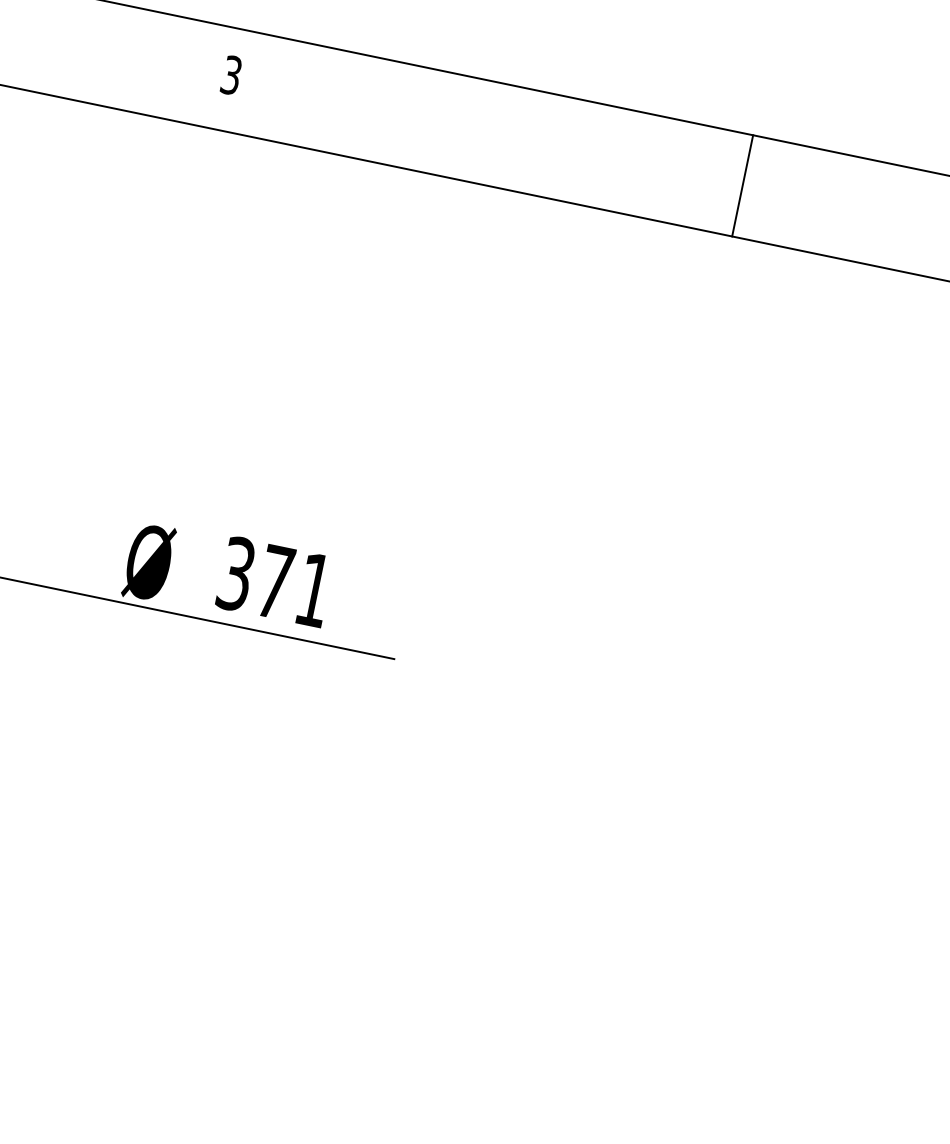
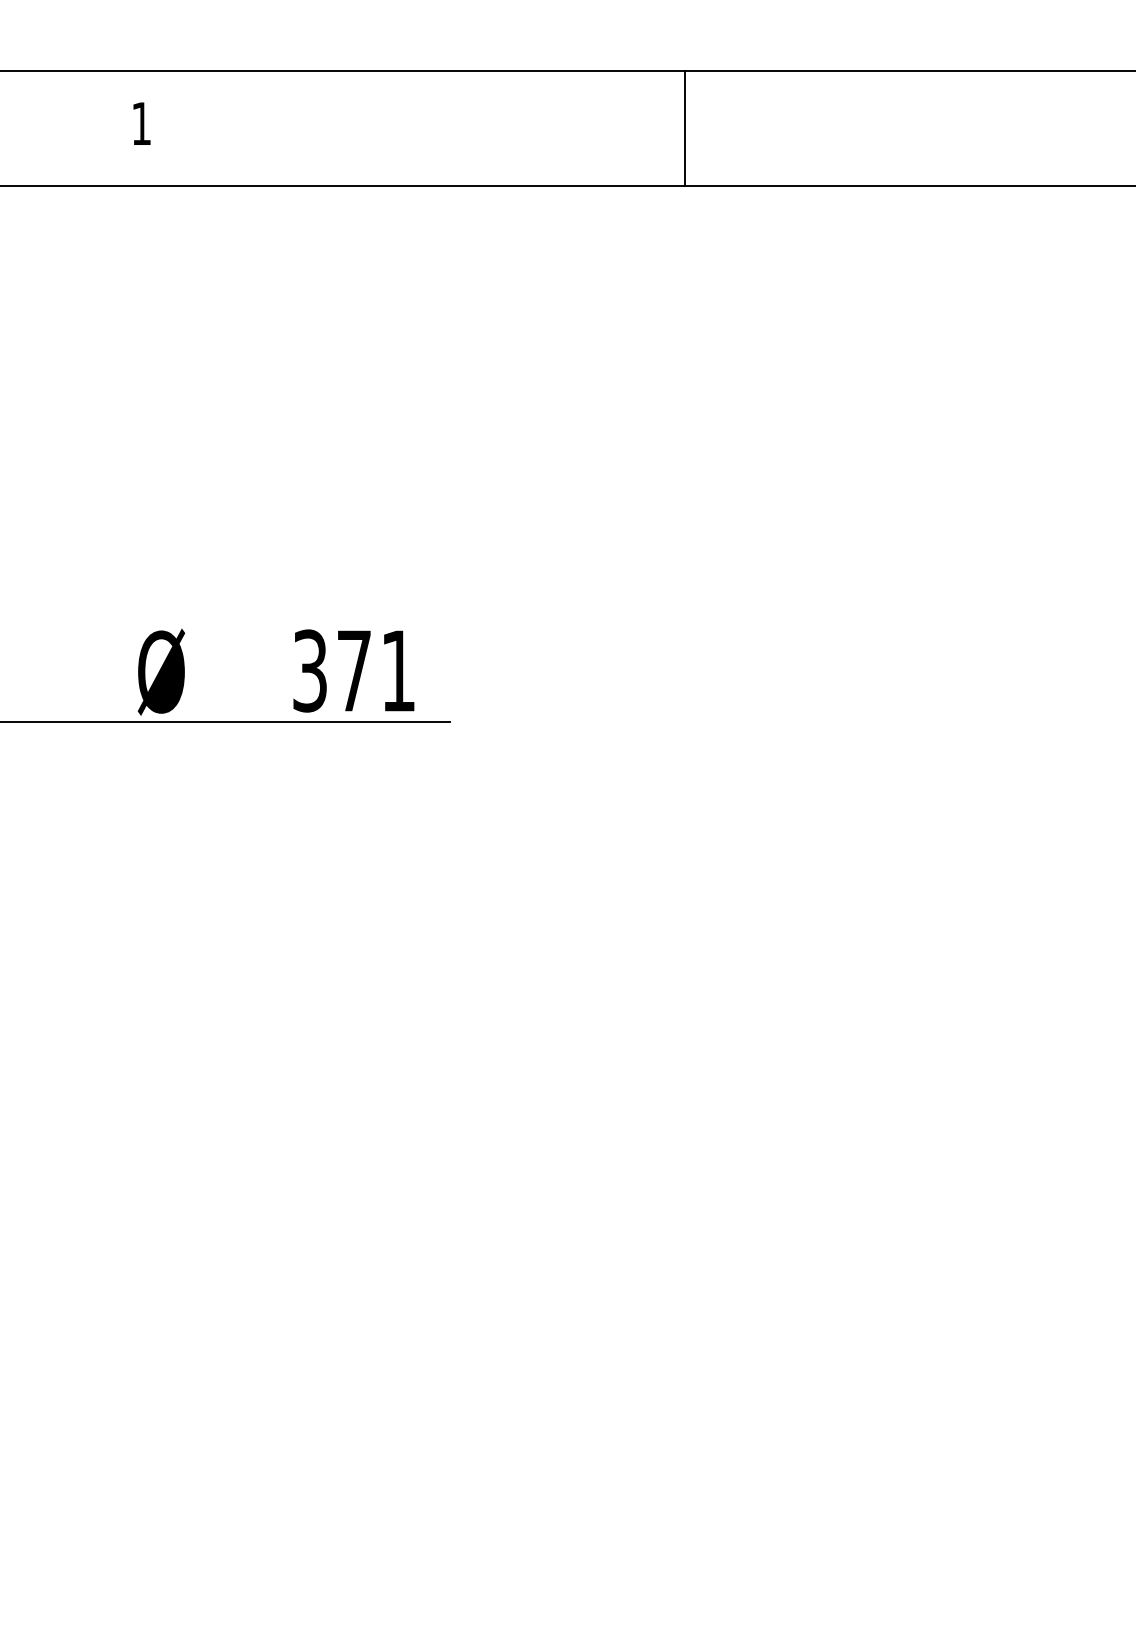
text: (231, 75) -> (141, 123), 3 -> 1
line: (742, 185) -> (685, 128), moved
text: (274, 581) -> (353, 670), moved

